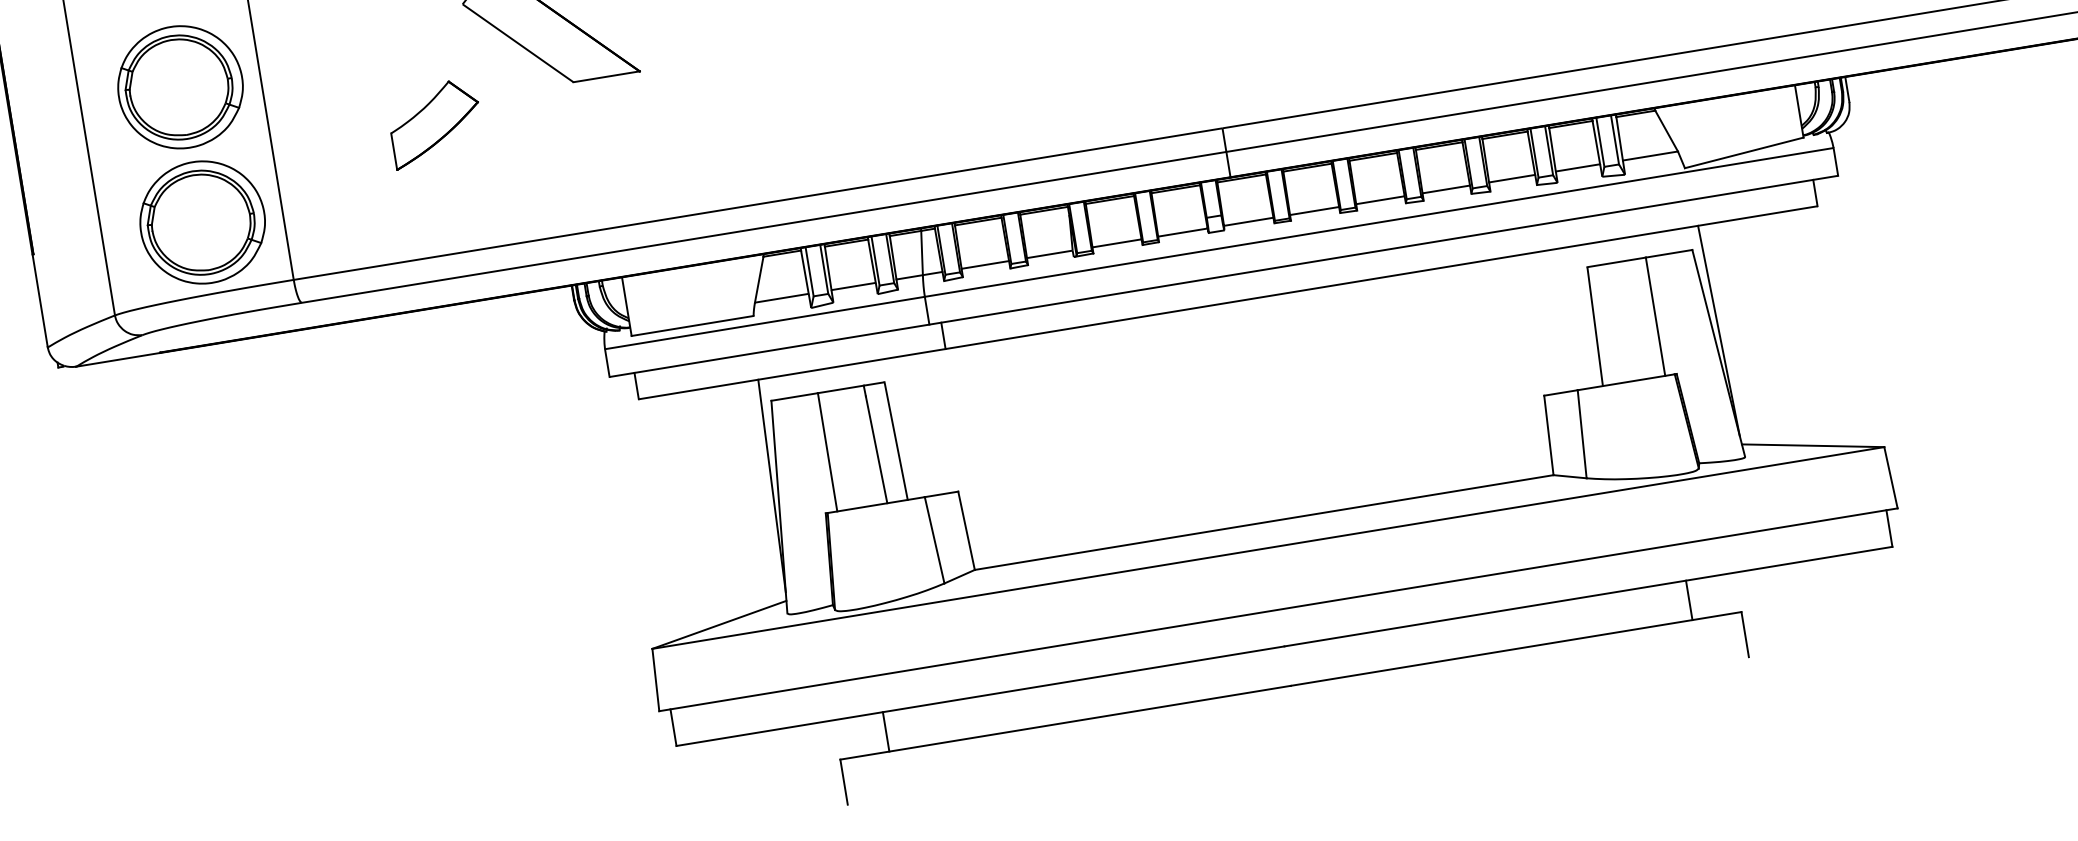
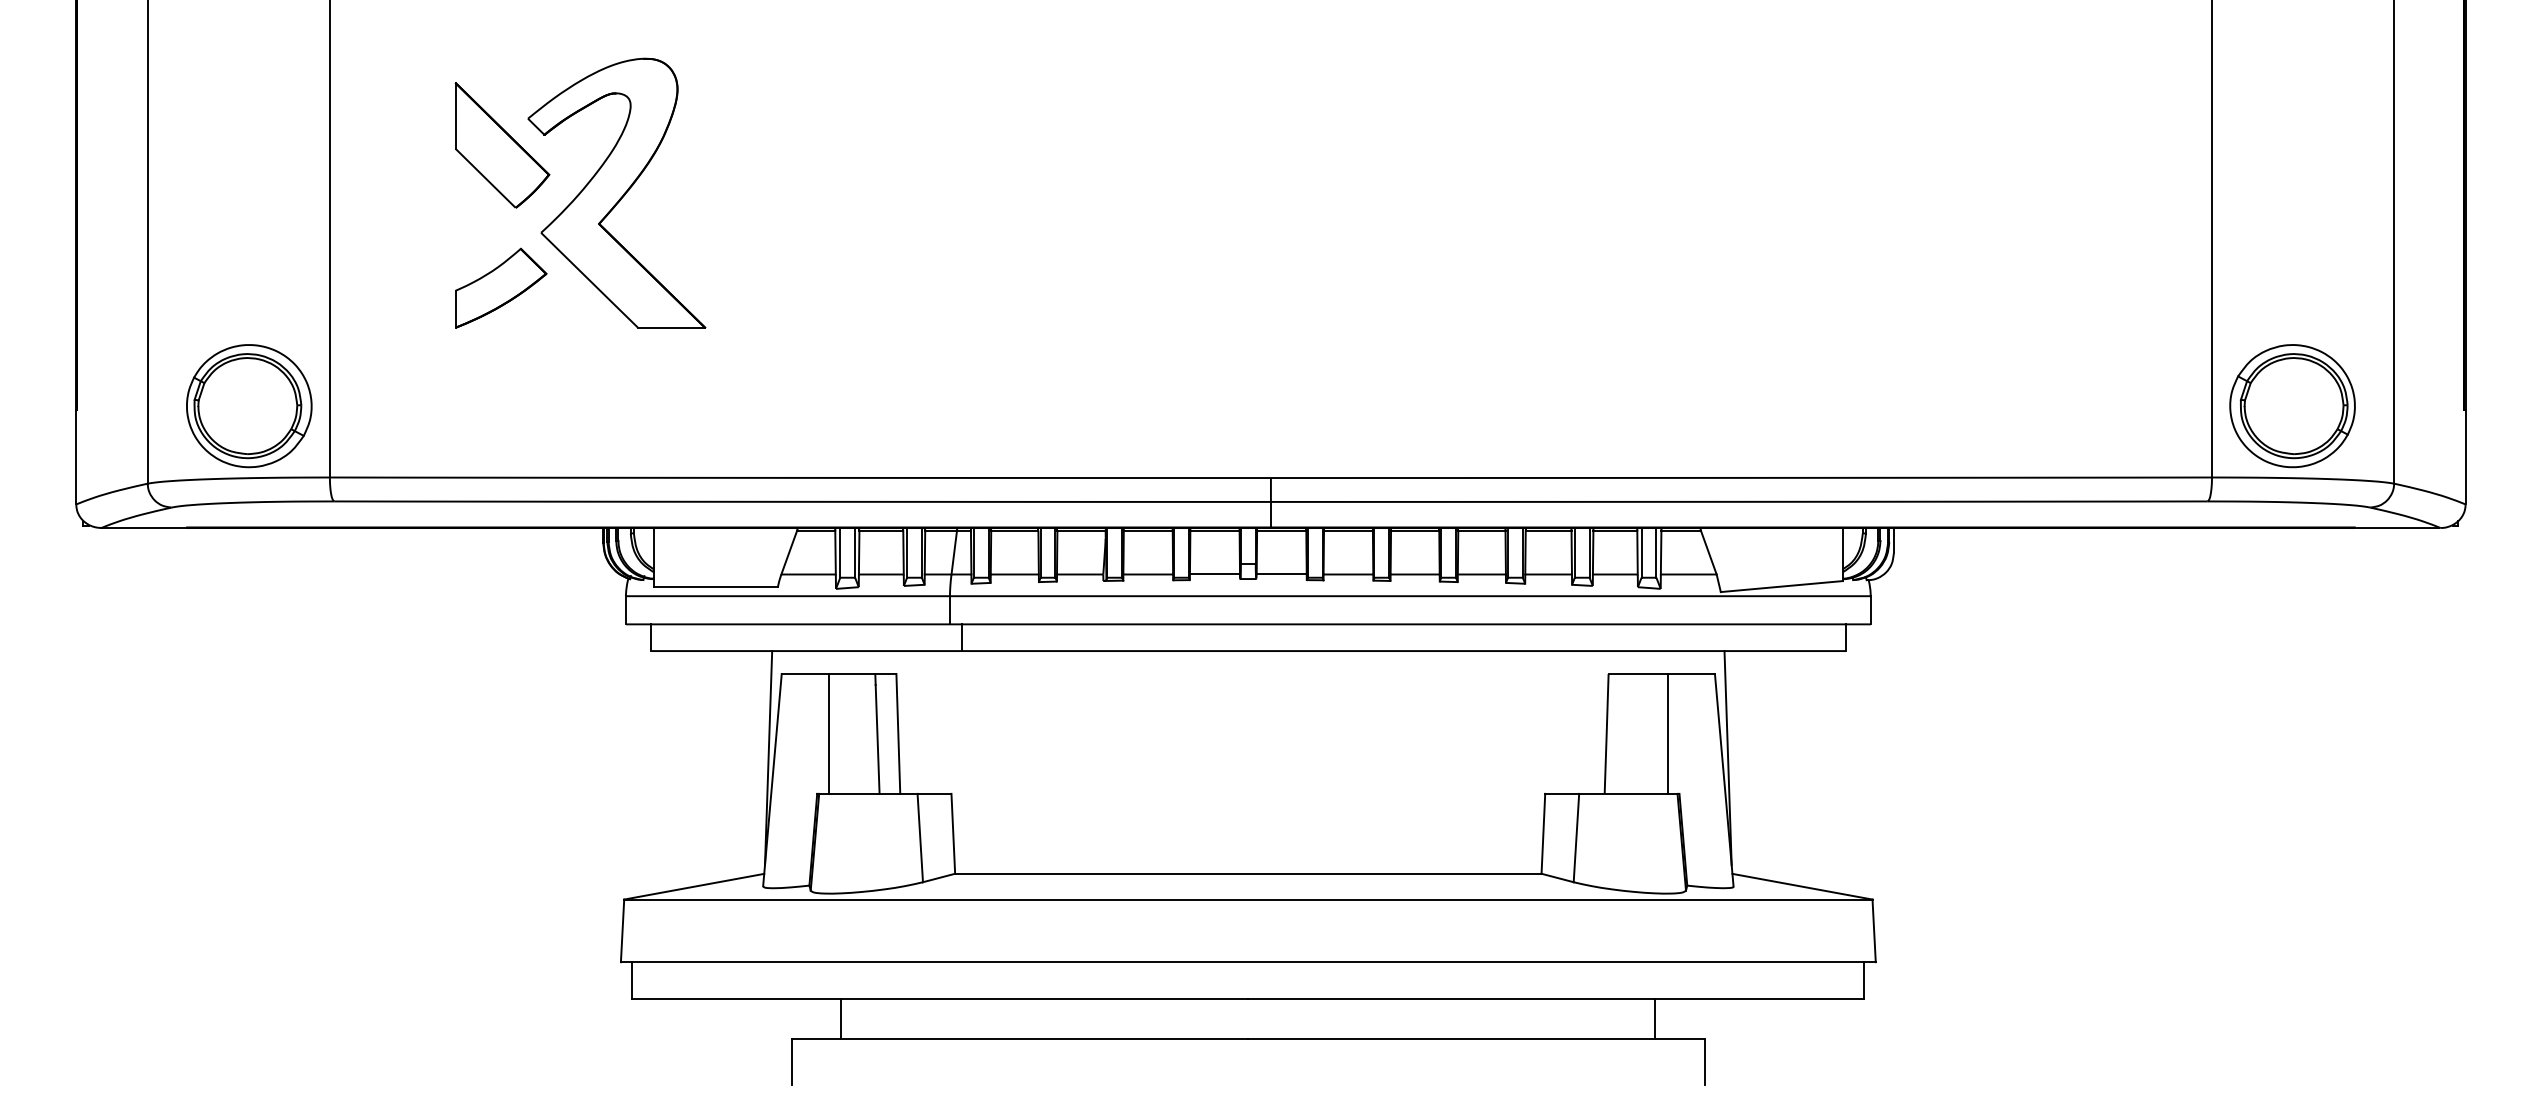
part: (180, 87) -> (249, 269), removed
part: (435, 122) -> (501, 287), moved

